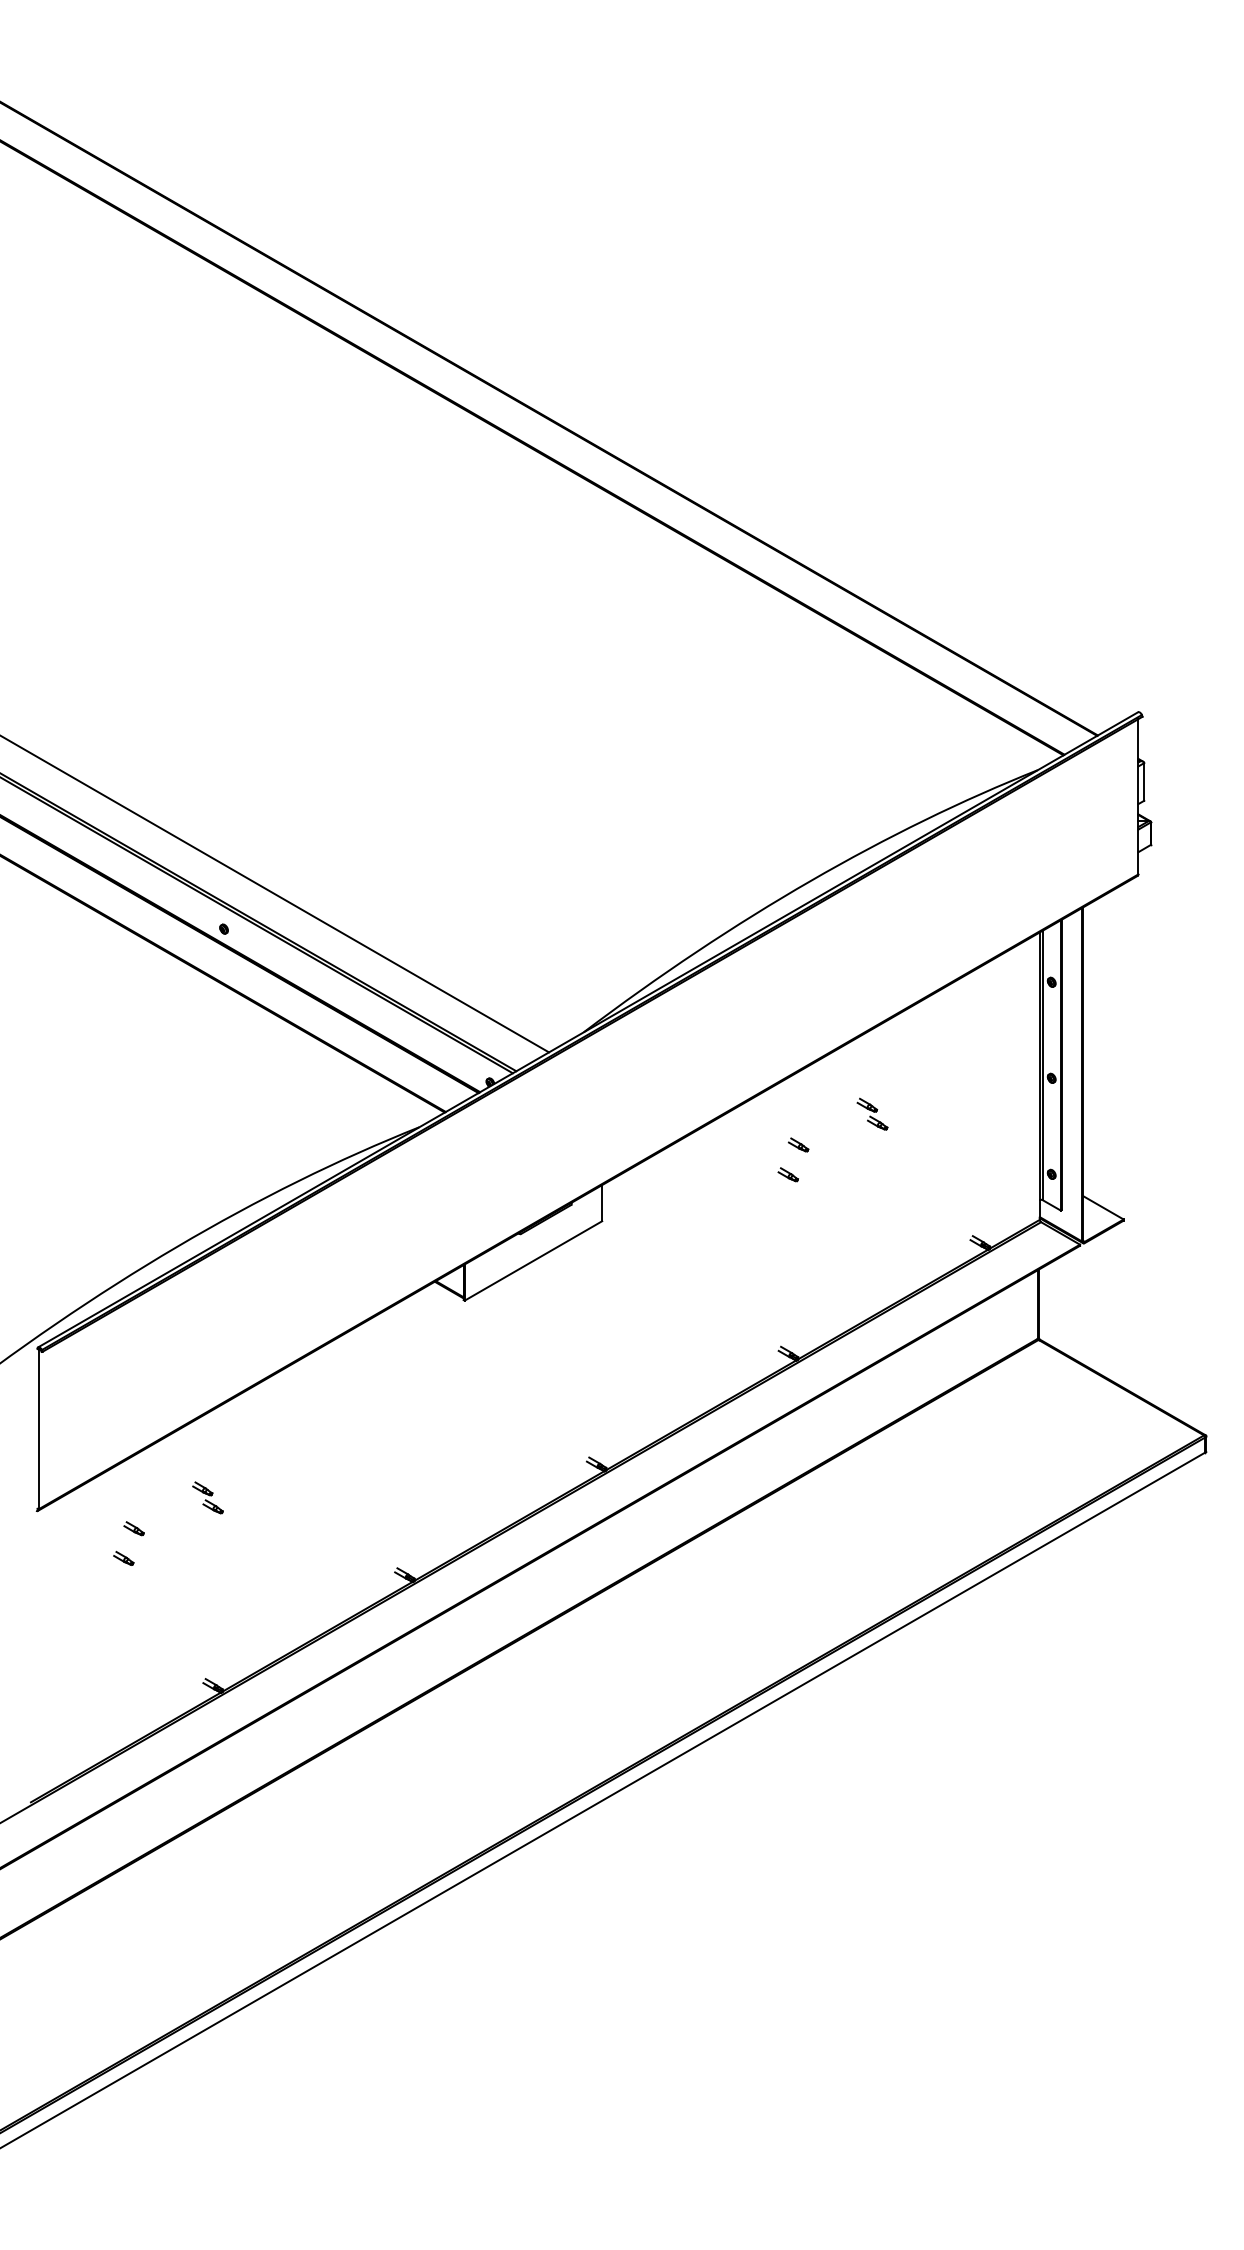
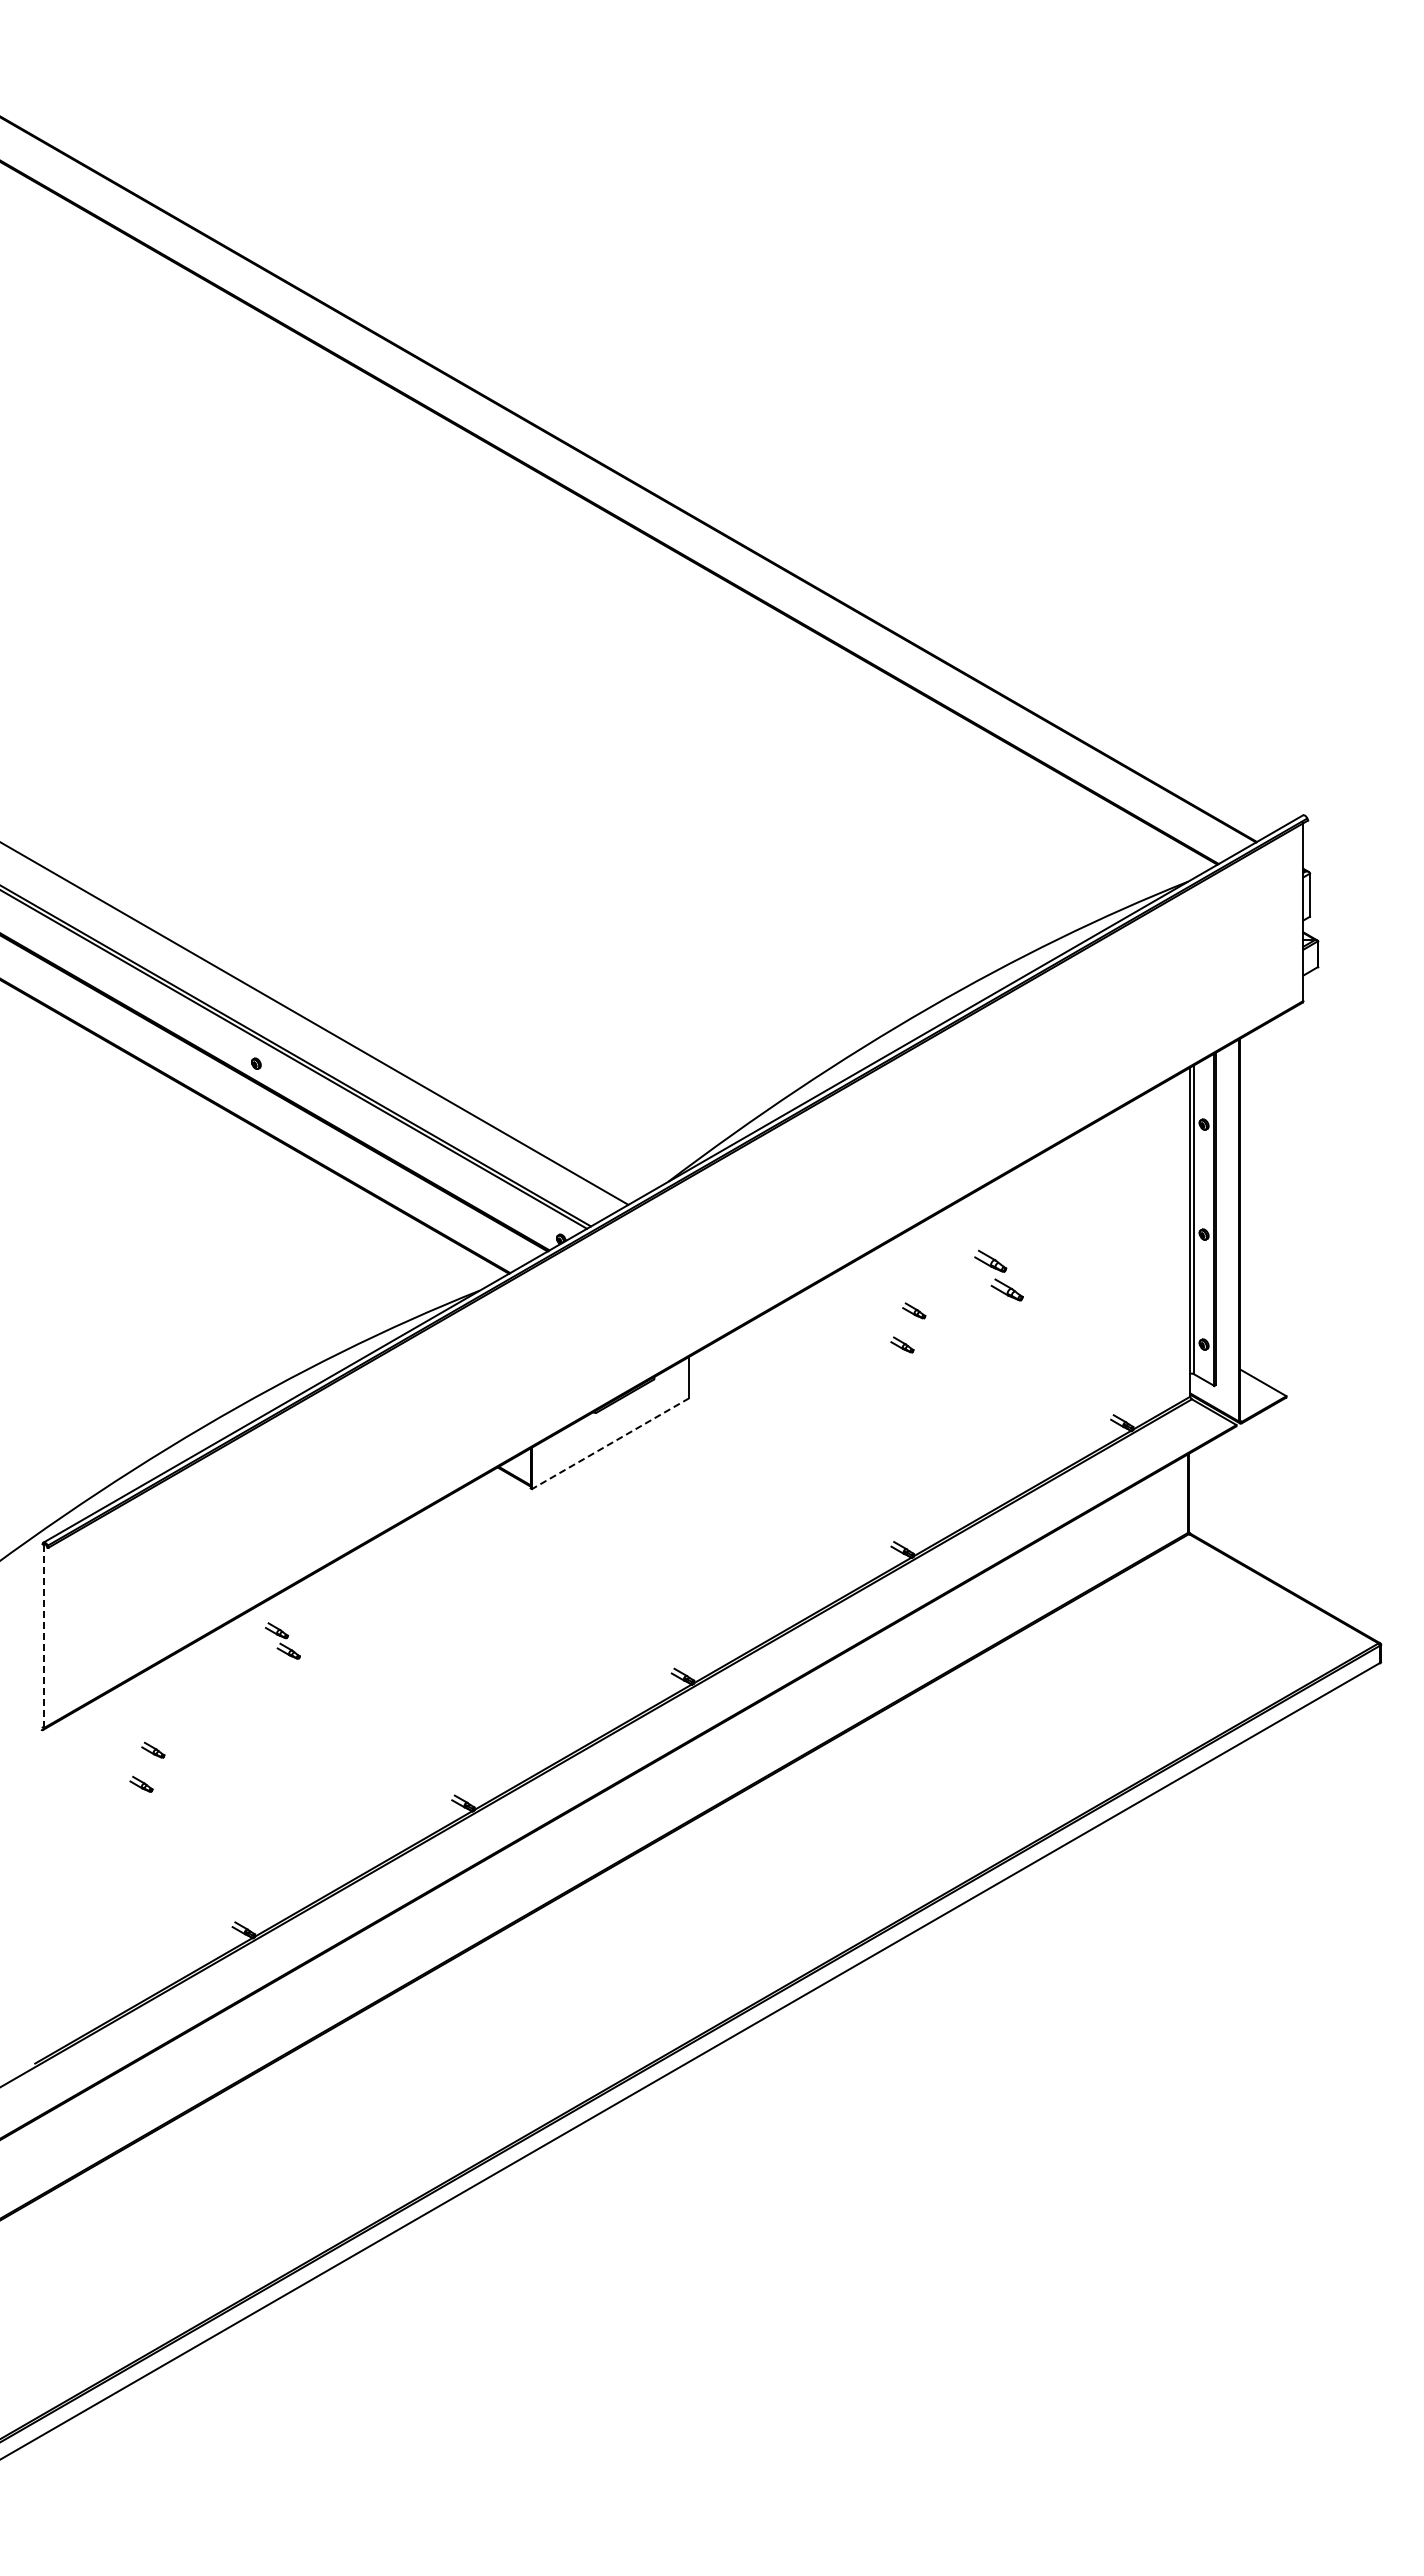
part: (872, 1114) -> (998, 1275), size x1.4
line: (533, 1260) -> (610, 1443), solid -> dashed
line: (38, 1429) -> (43, 1636), solid -> dashed
part: (207, 1497) -> (282, 1640), moved

